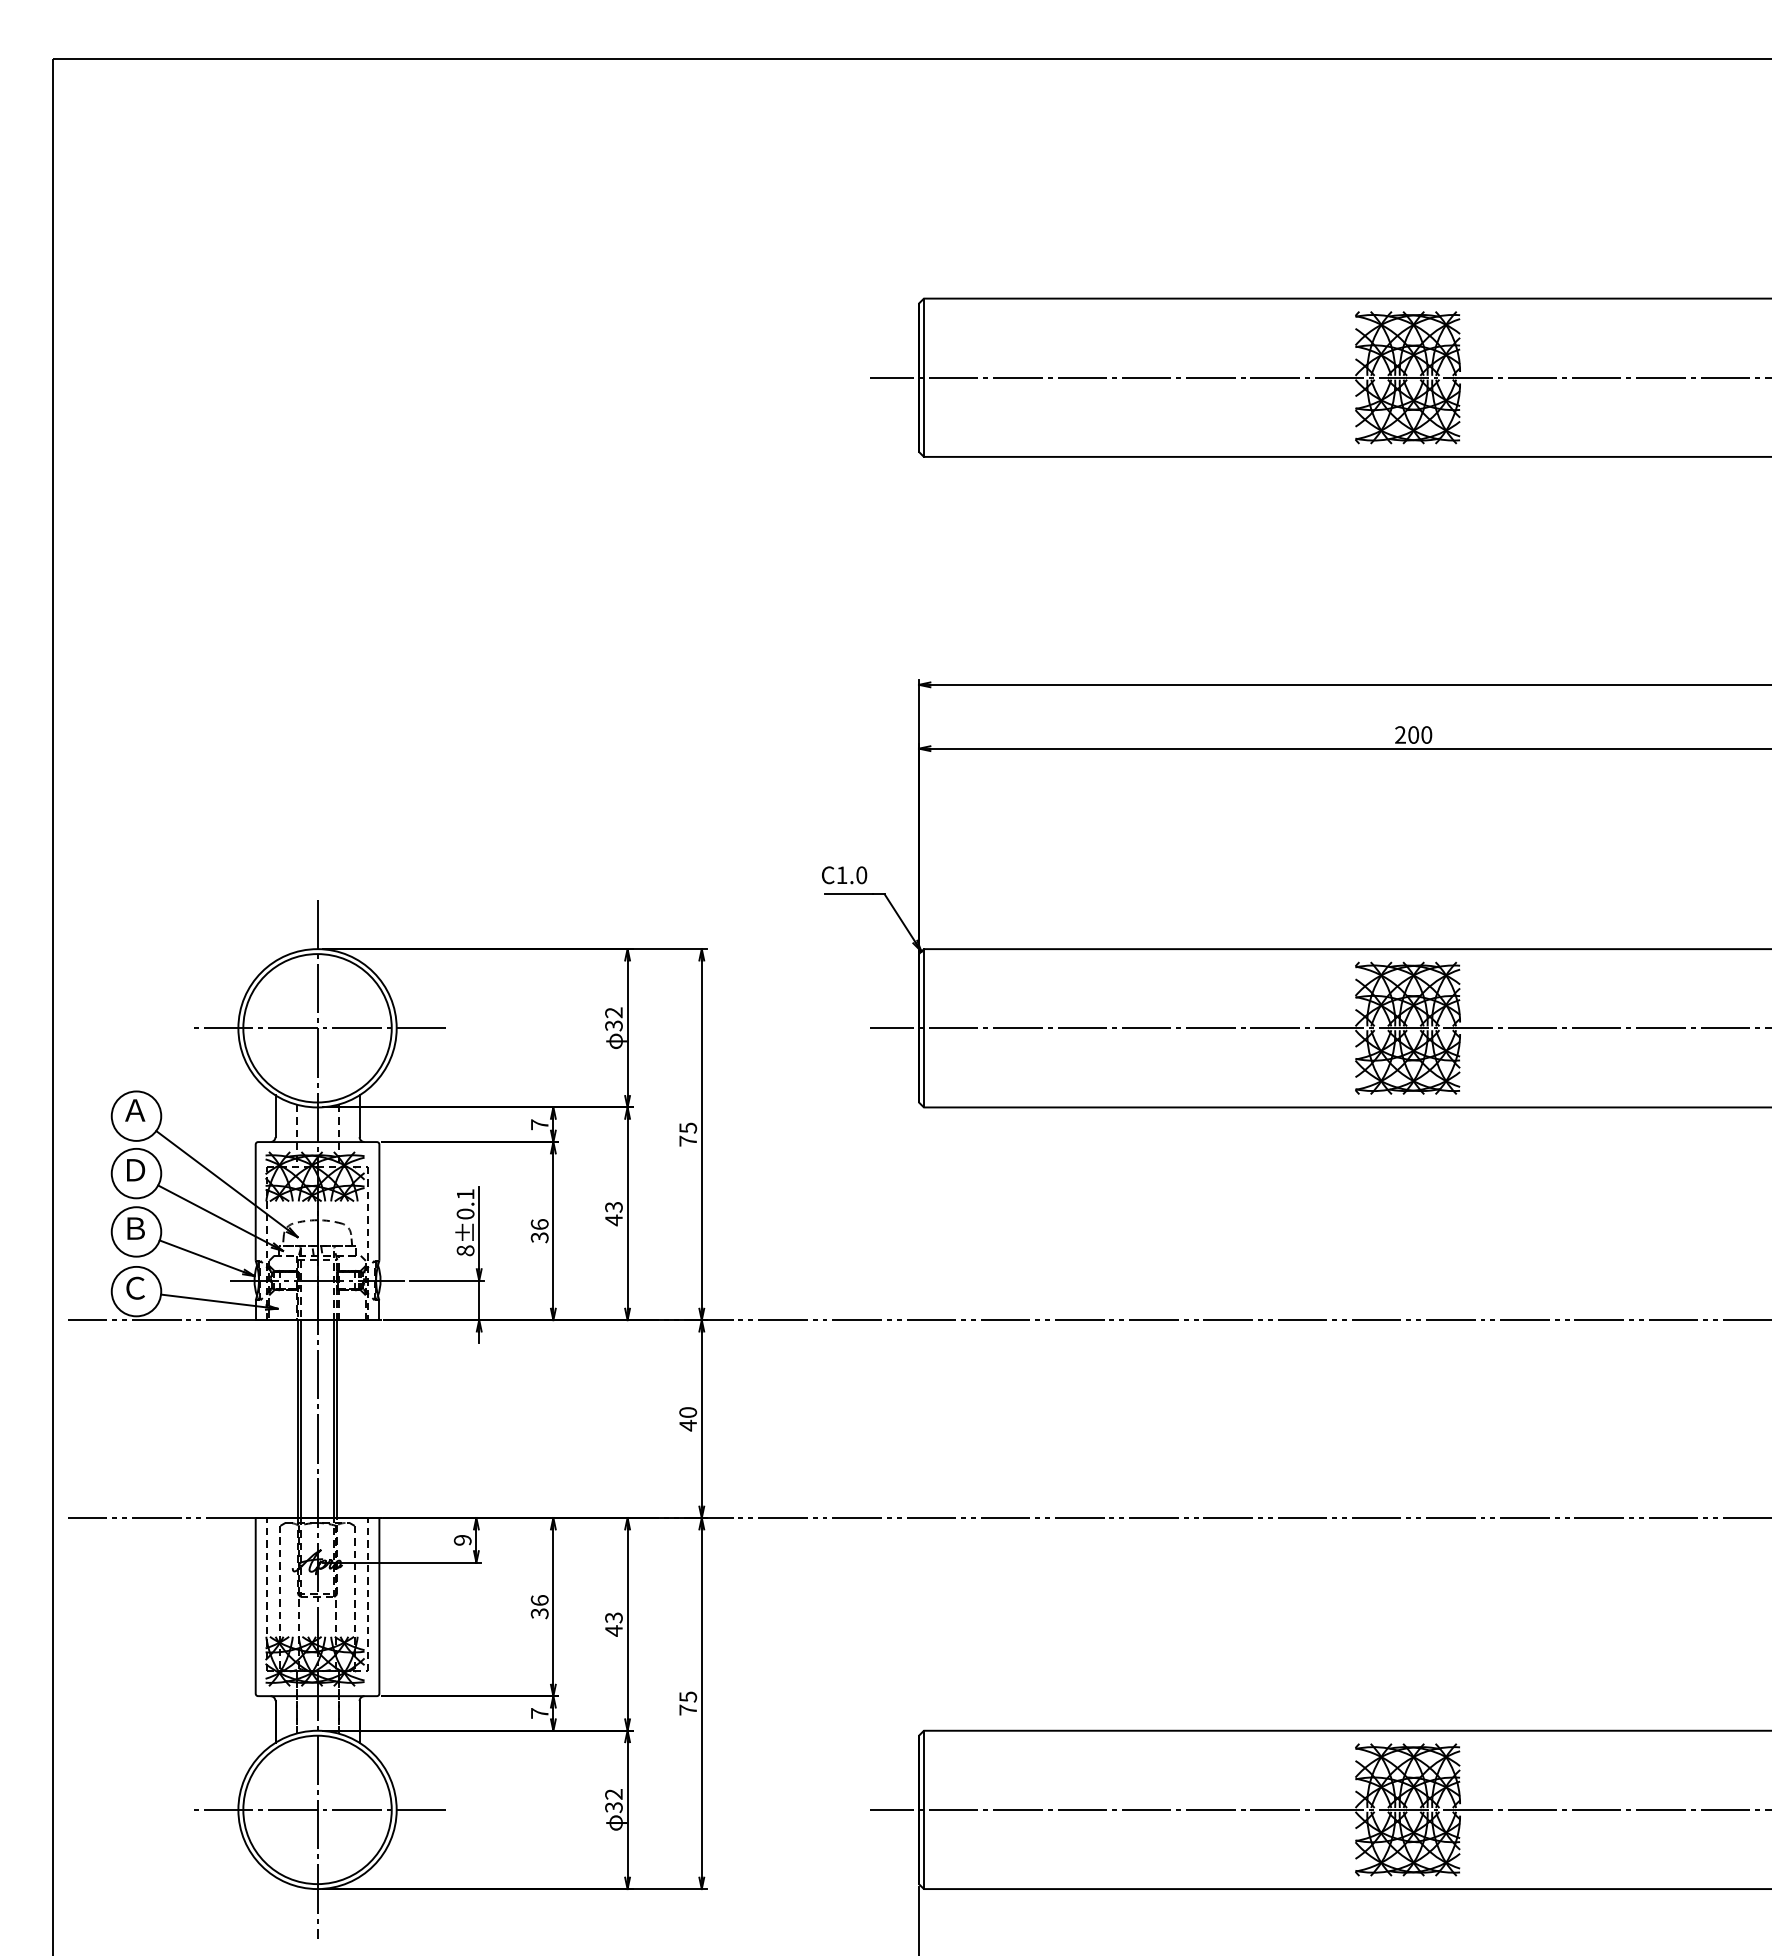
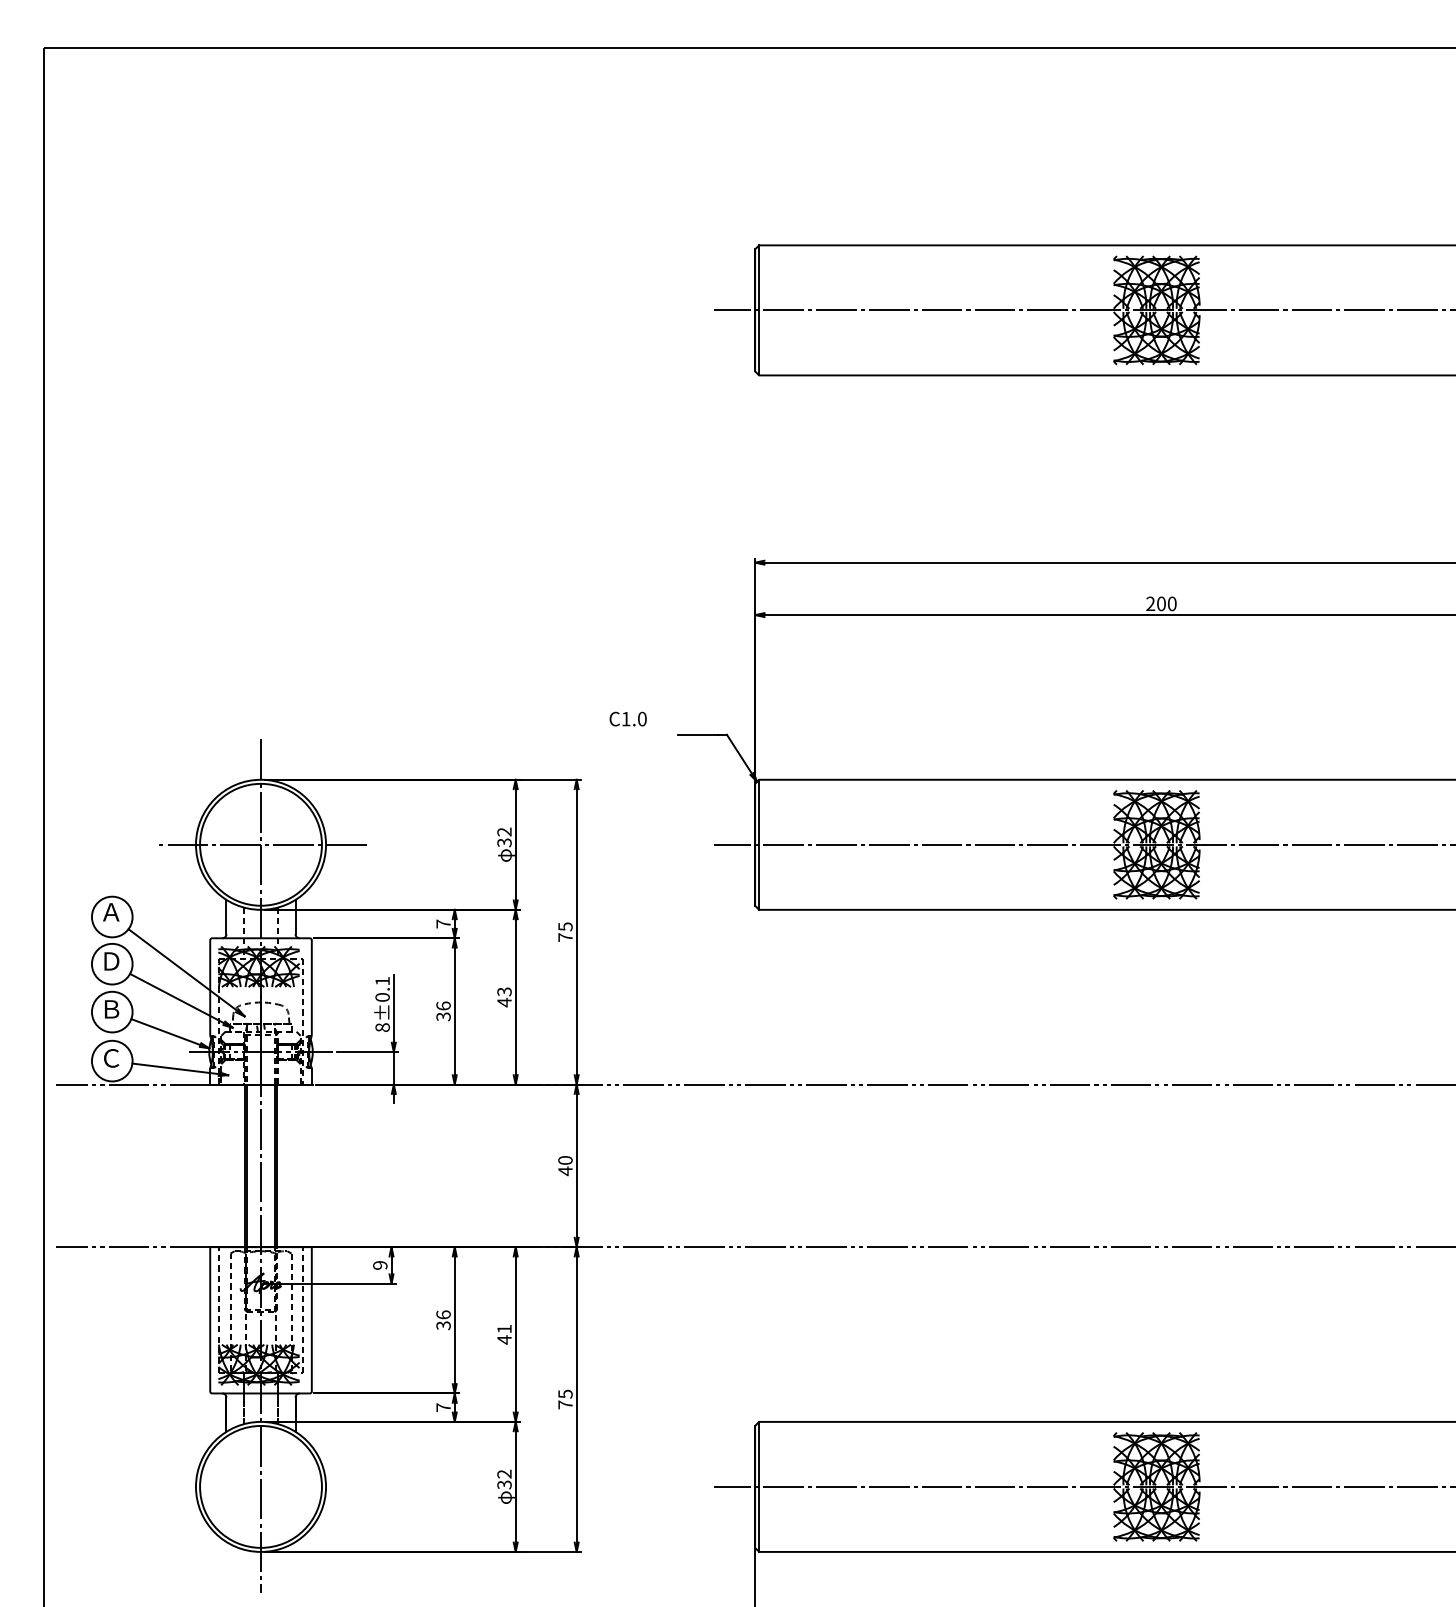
text: (844, 875) -> (628, 719), moved
text: (613, 1617) -> (504, 1328), 43 -> 41
line: (317, 1809) -> (260, 1486), removed

